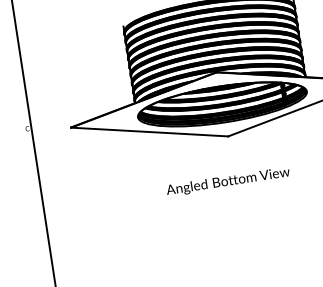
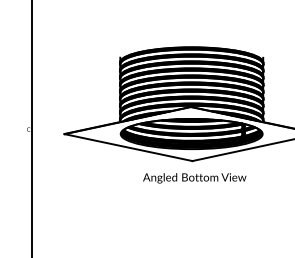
text: (227, 182) -> (194, 178), moved

